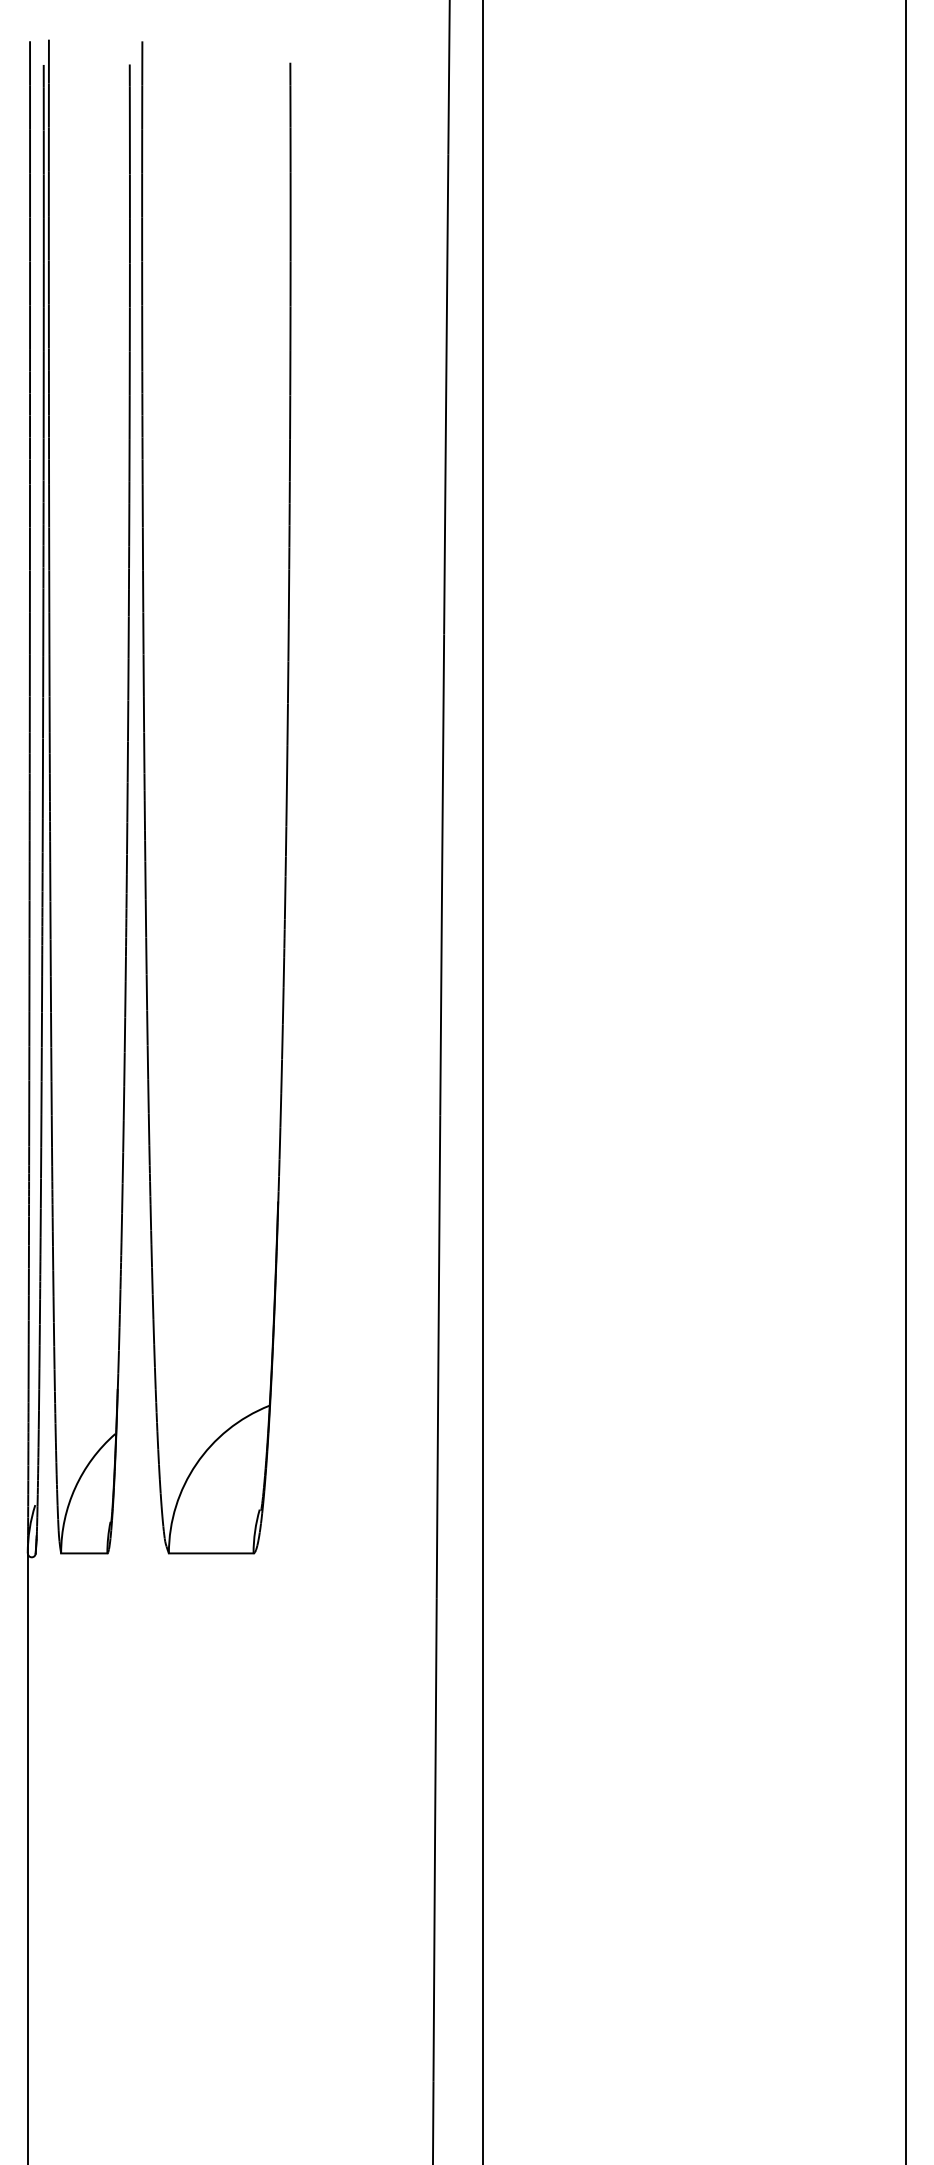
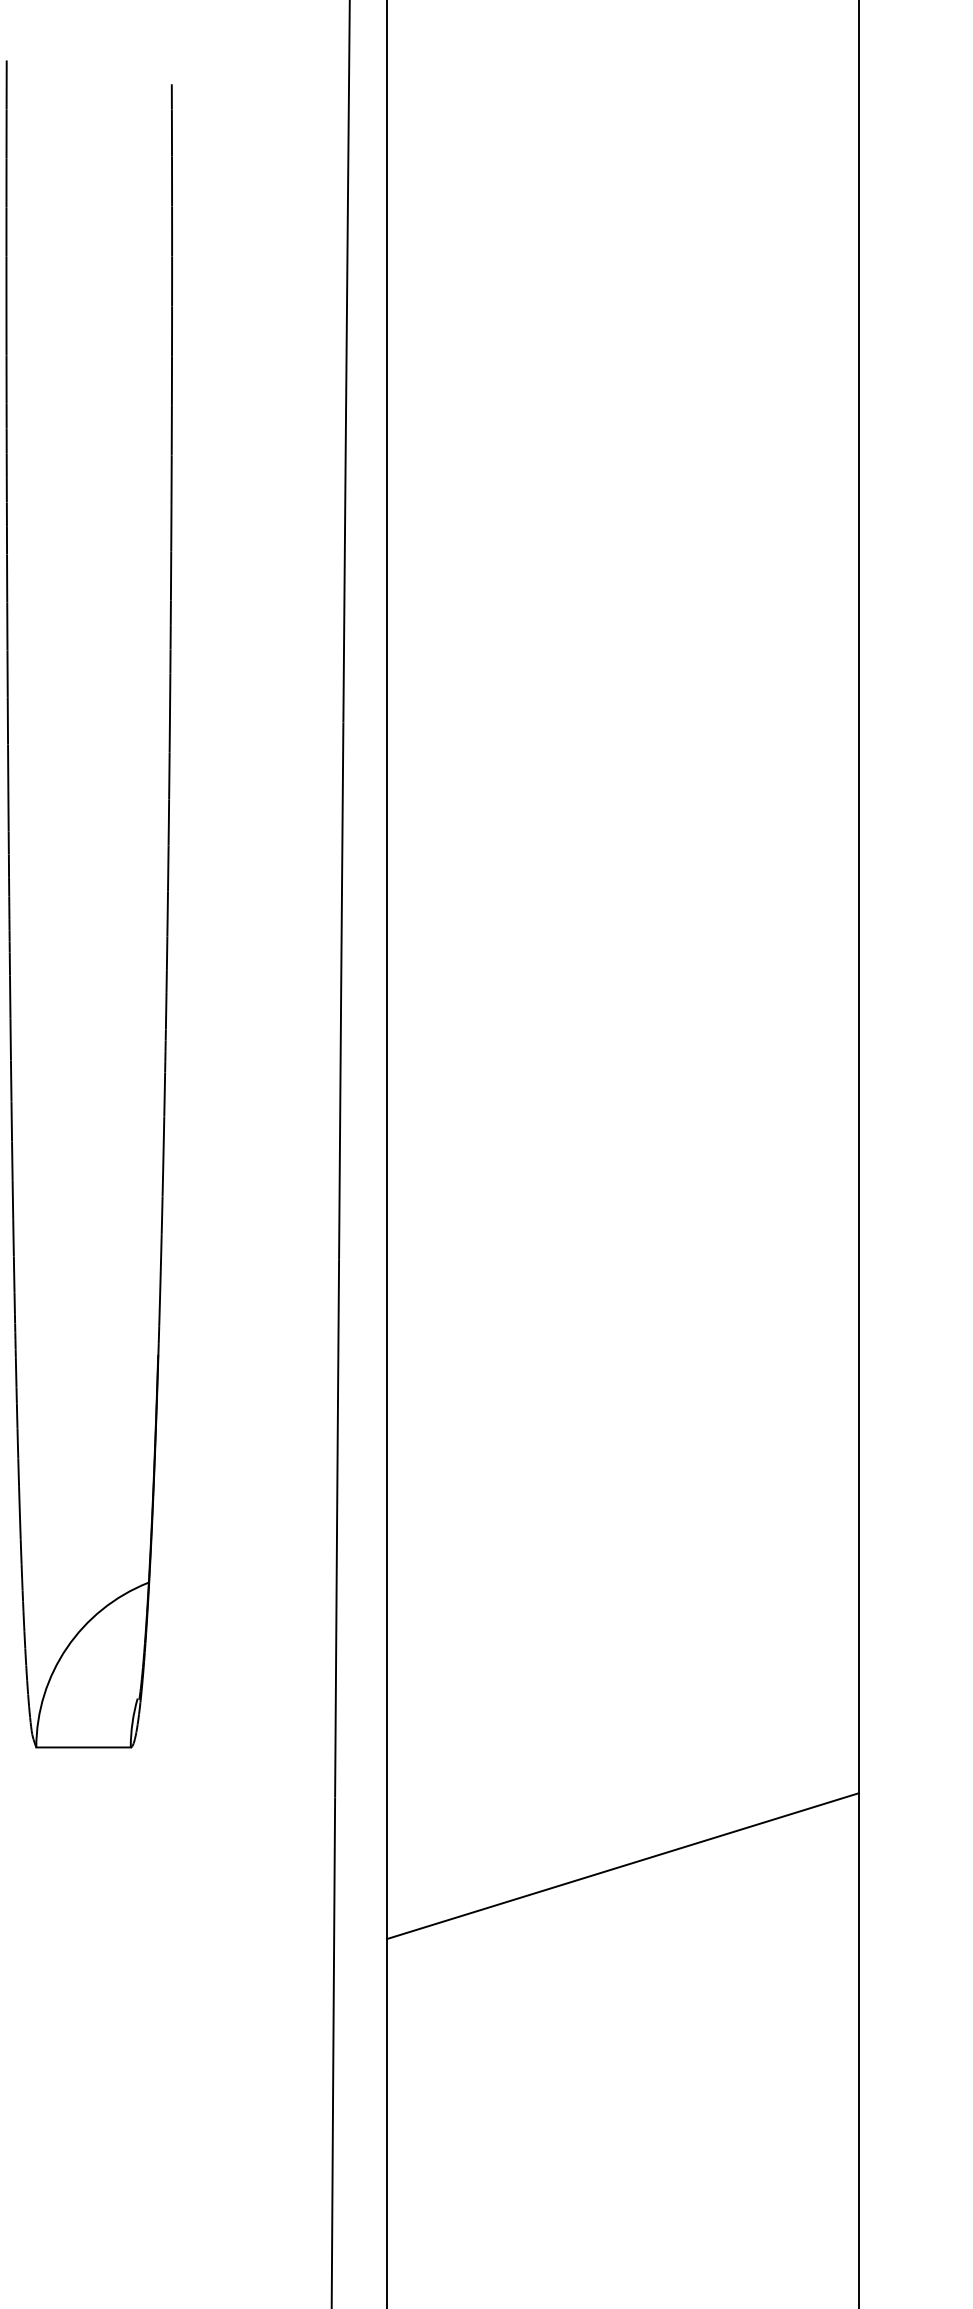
line: (694, 1659) -> (622, 1865), added

